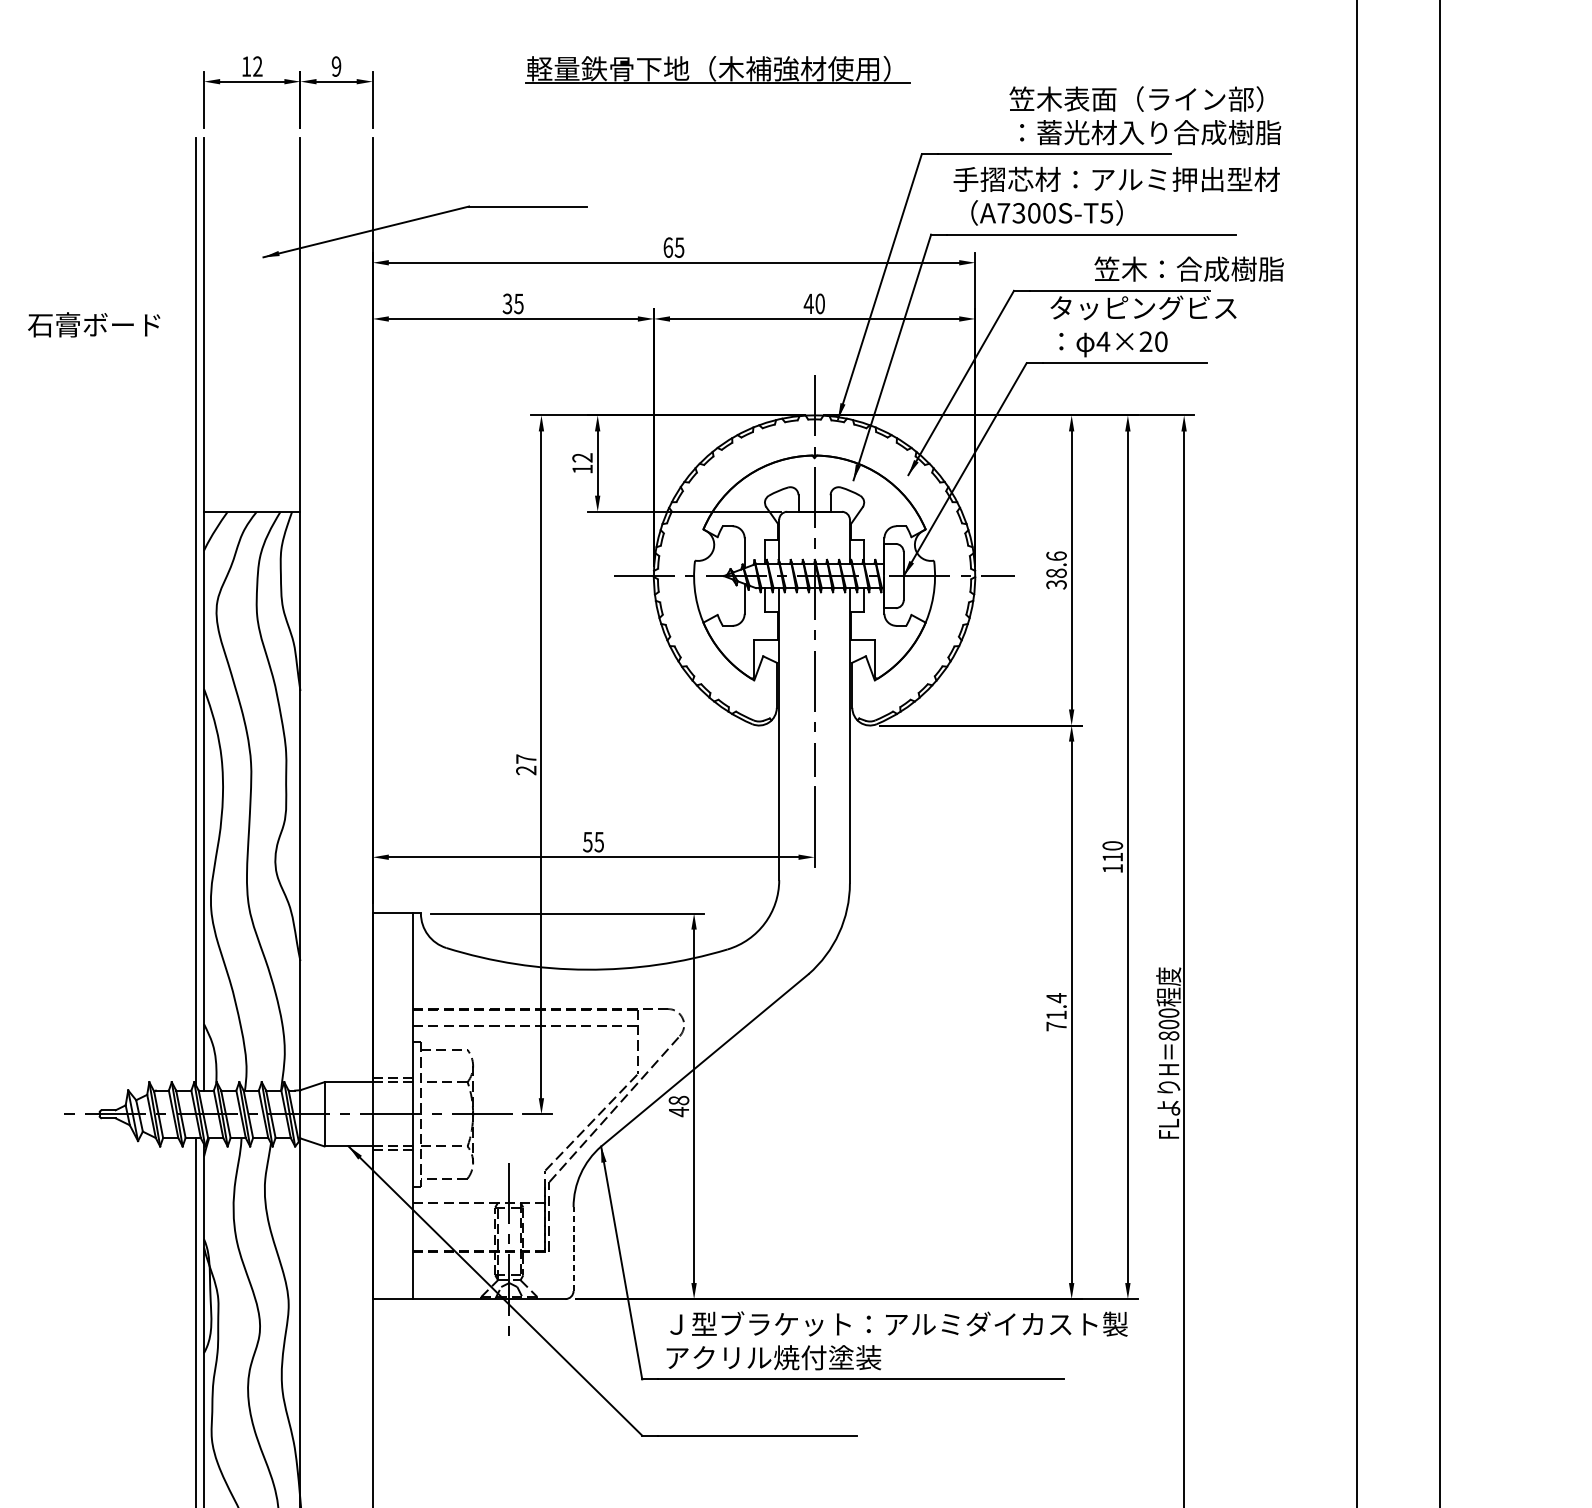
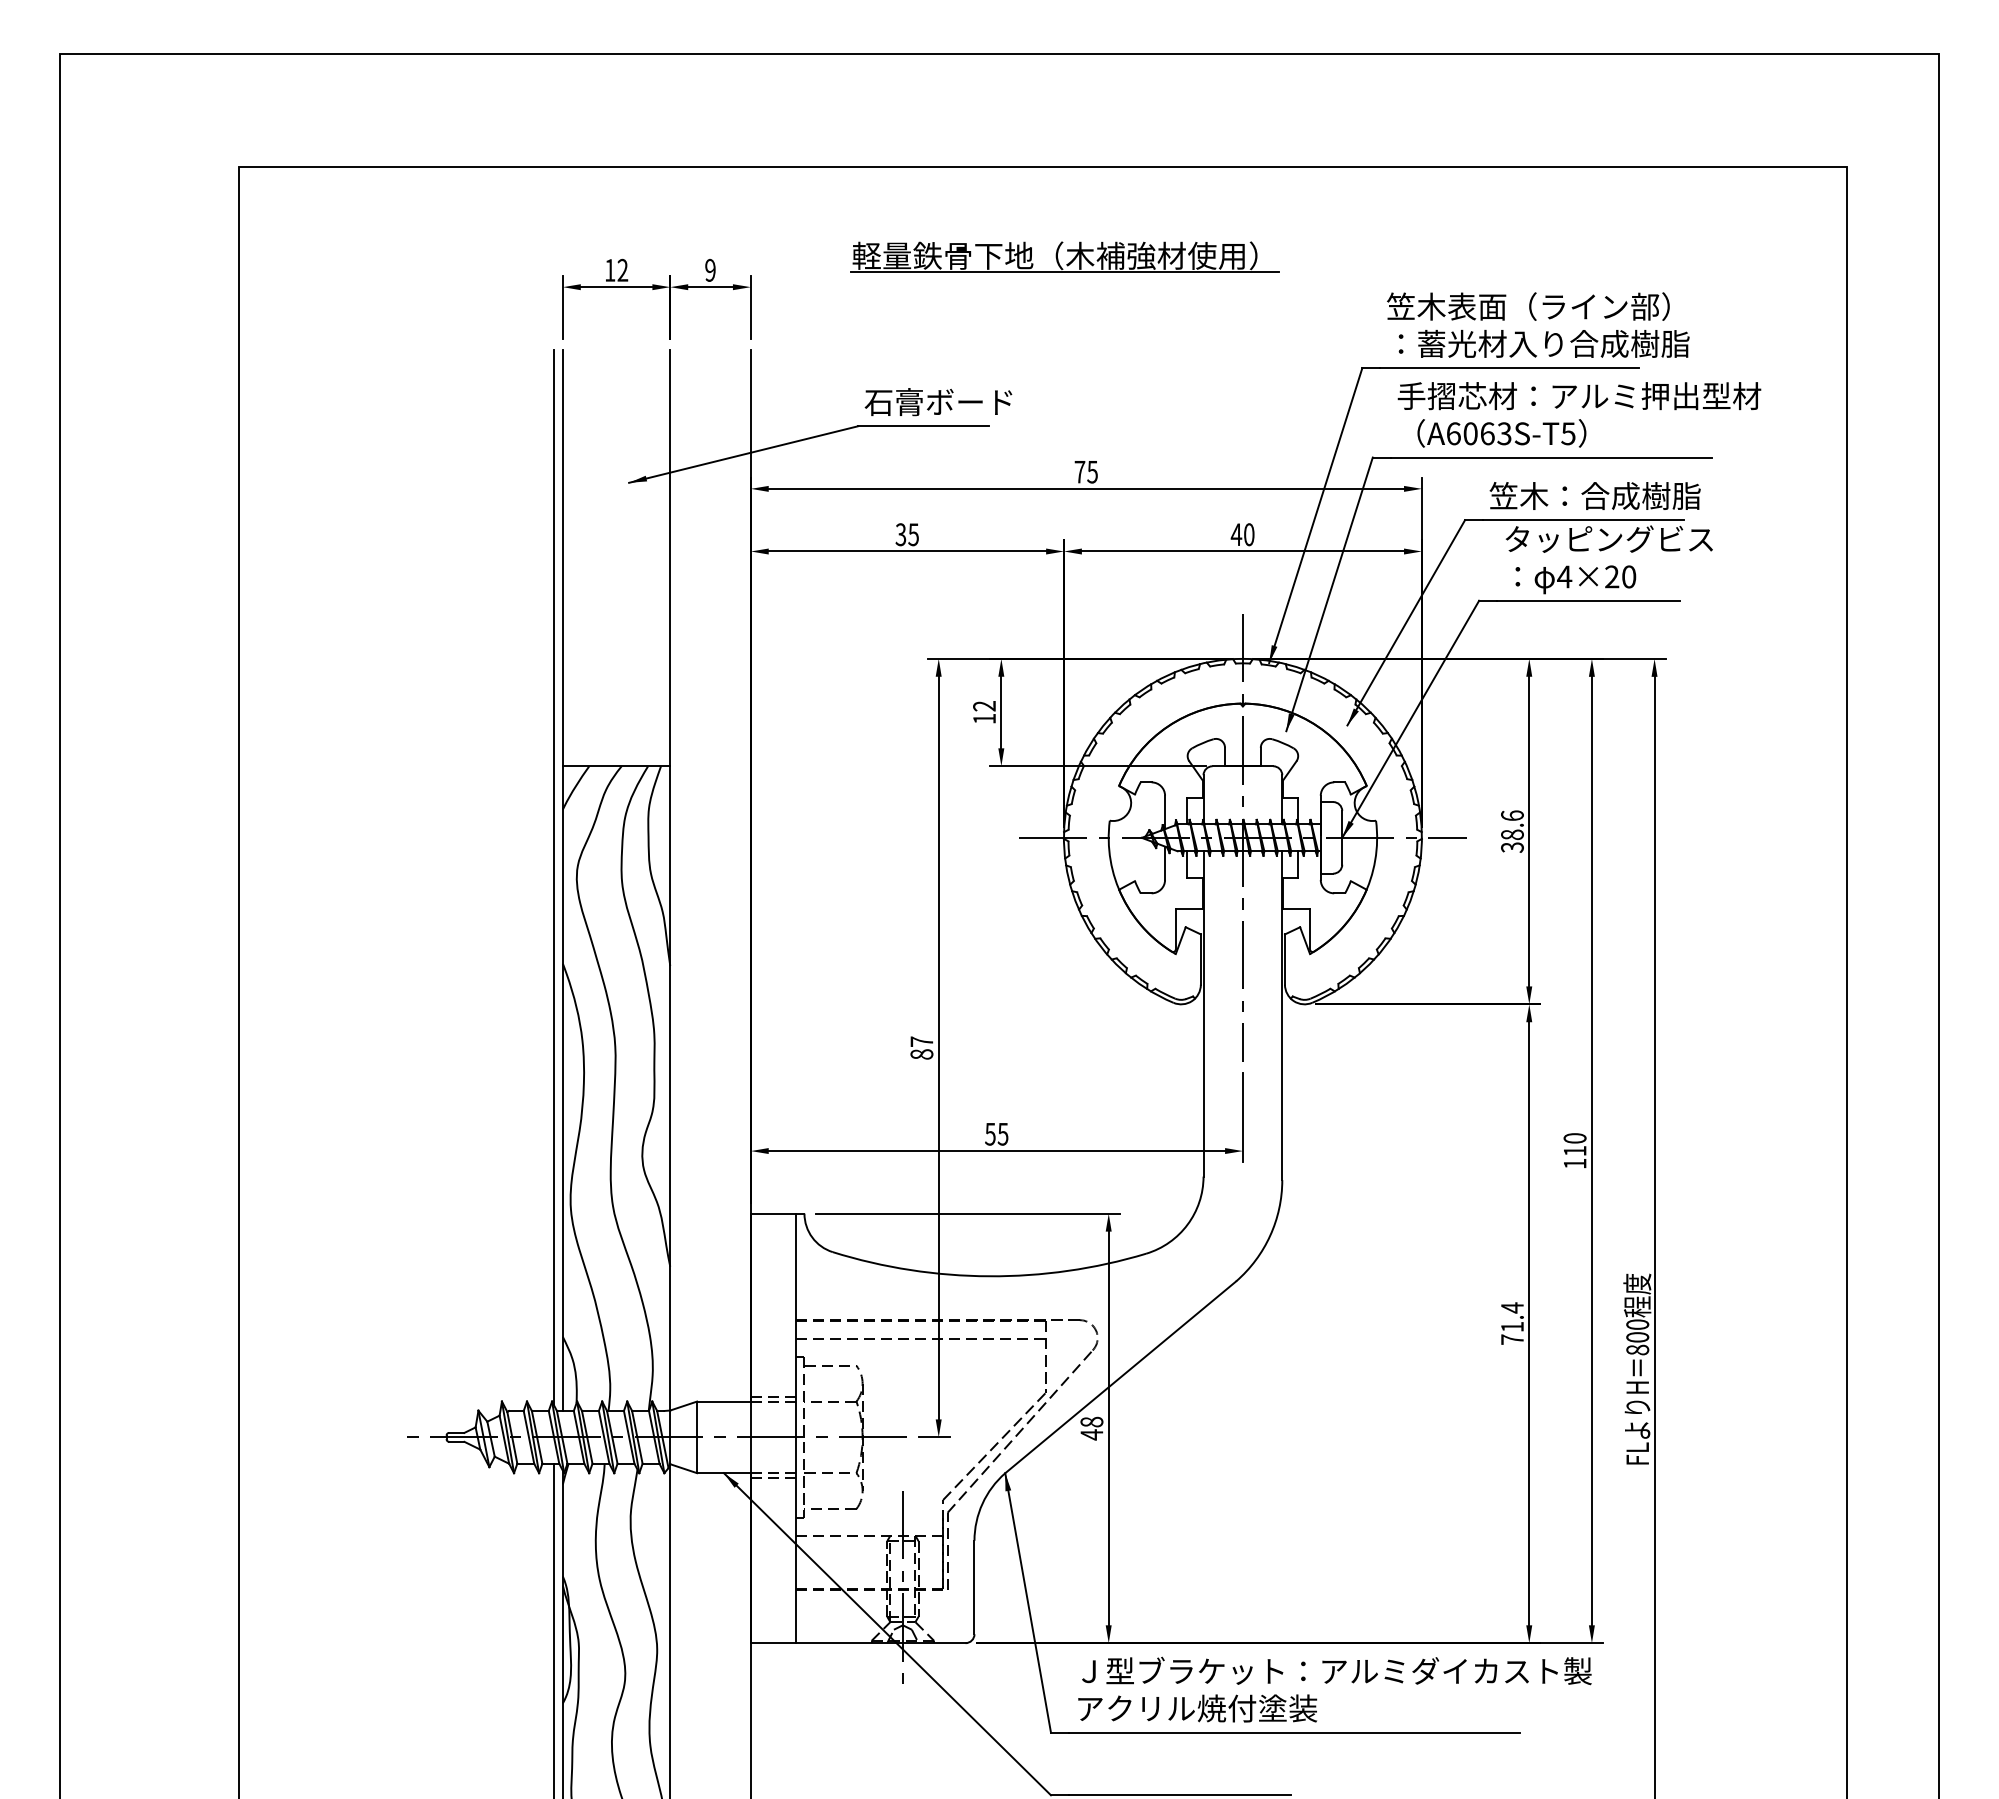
part: (717, 69) -> (1064, 256), moved
text: (1145, 115) -> (1538, 324), moved
text: (1026, 213) -> (1478, 433), A7300S-T5 -> A6063S-T5
text: (667, 247) -> (1079, 471), 65 -> 75
text: (1188, 268) -> (1594, 495), moved
text: (94, 325) -> (938, 402), moved
text: (525, 770) -> (921, 1054), 27 -> 87
line: (573, 1249) -> (974, 1587), dashed -> solid

